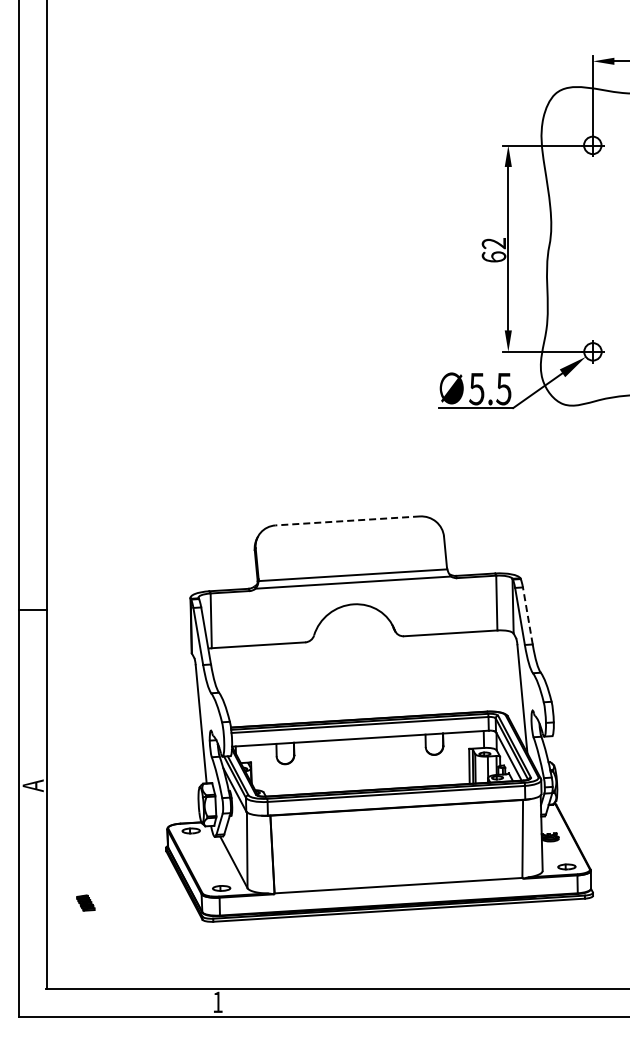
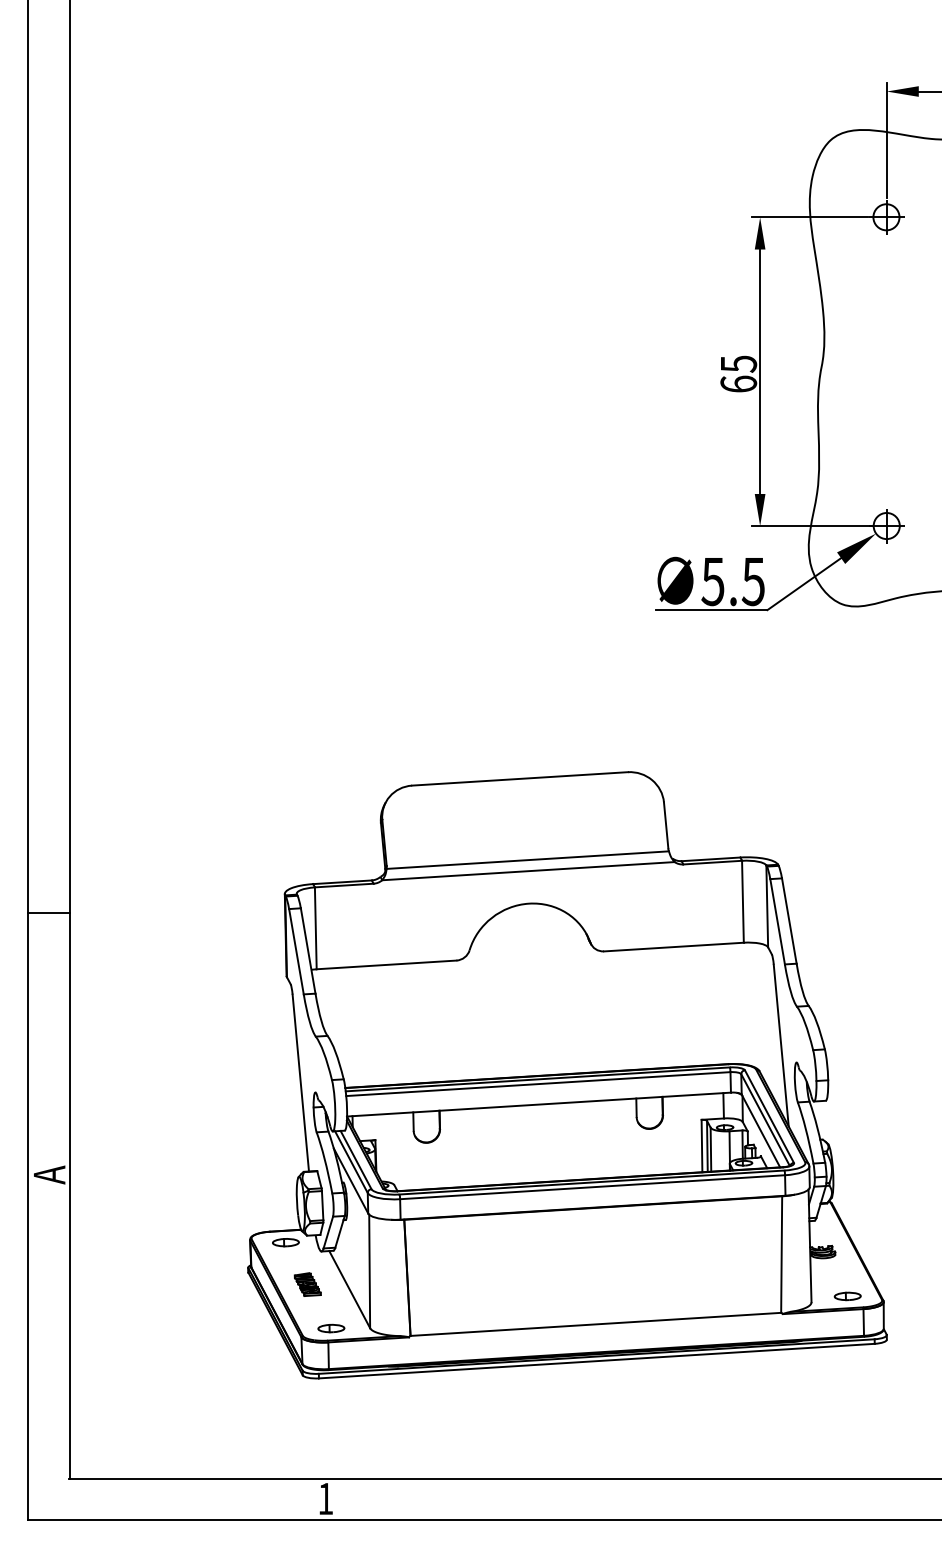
text: (493, 243) -> (737, 363), 62 -> 65
line: (347, 520) -> (519, 778), dashed -> solid
line: (527, 615) -> (788, 920), dashed -> solid
part: (85, 902) -> (307, 1283), moved

